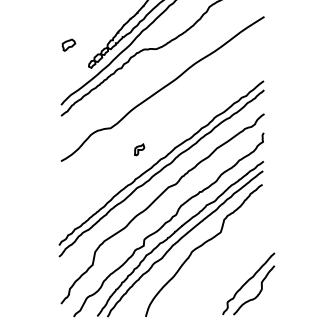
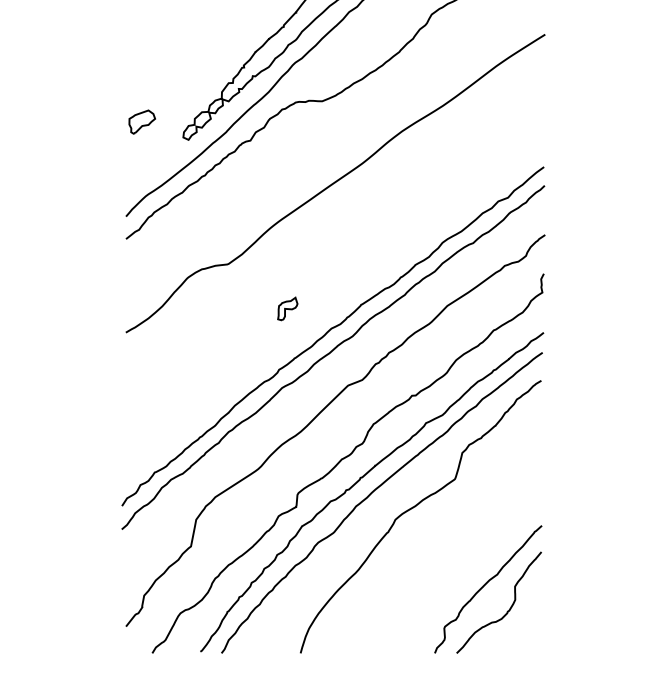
part: (68, 44) -> (141, 120), moved
part: (248, 283) -> (487, 588), moved

